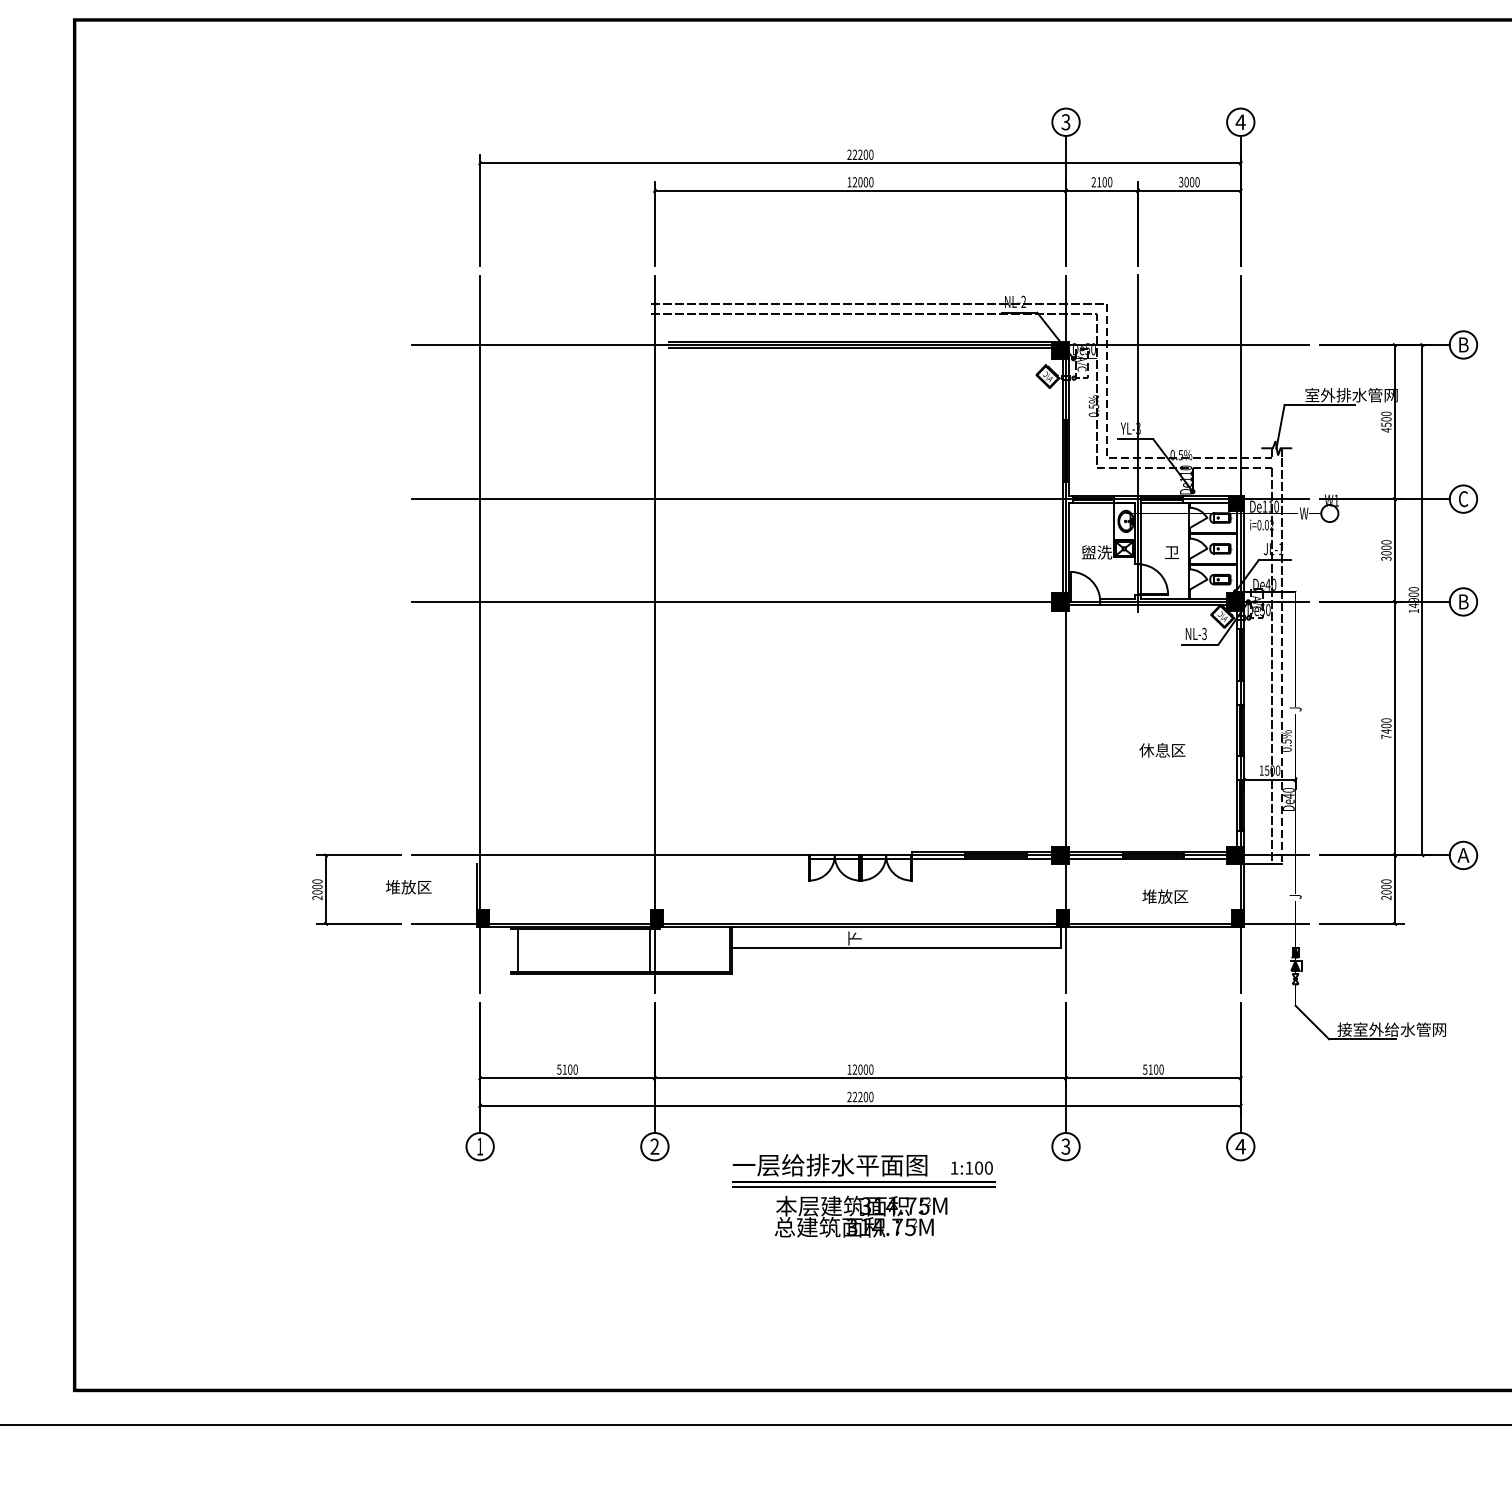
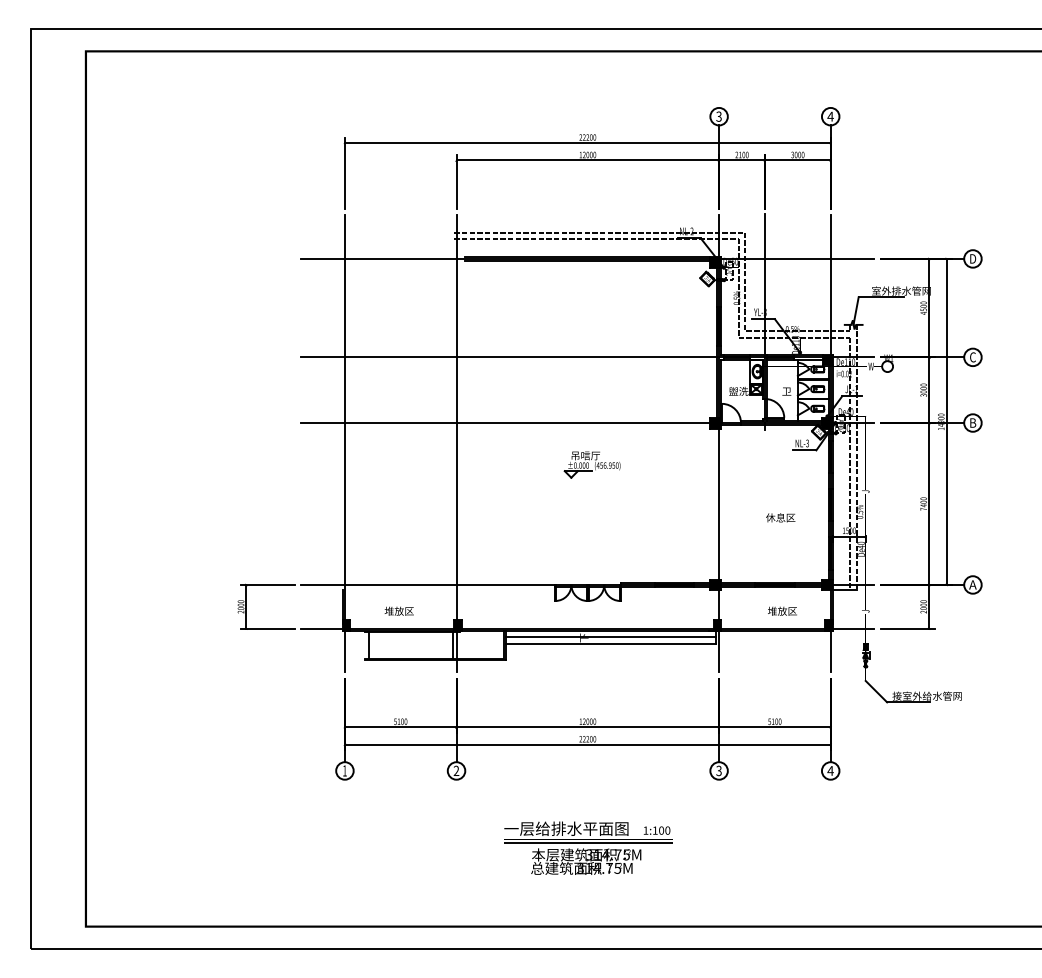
text: (1464, 344) -> (973, 258), B -> D
part: (866, 666) -> (591, 464), added
text: (407, 886) -> (398, 610), moved
line: (895, 937) -> (610, 637), added
part: (864, 1194) -> (588, 847), moved

